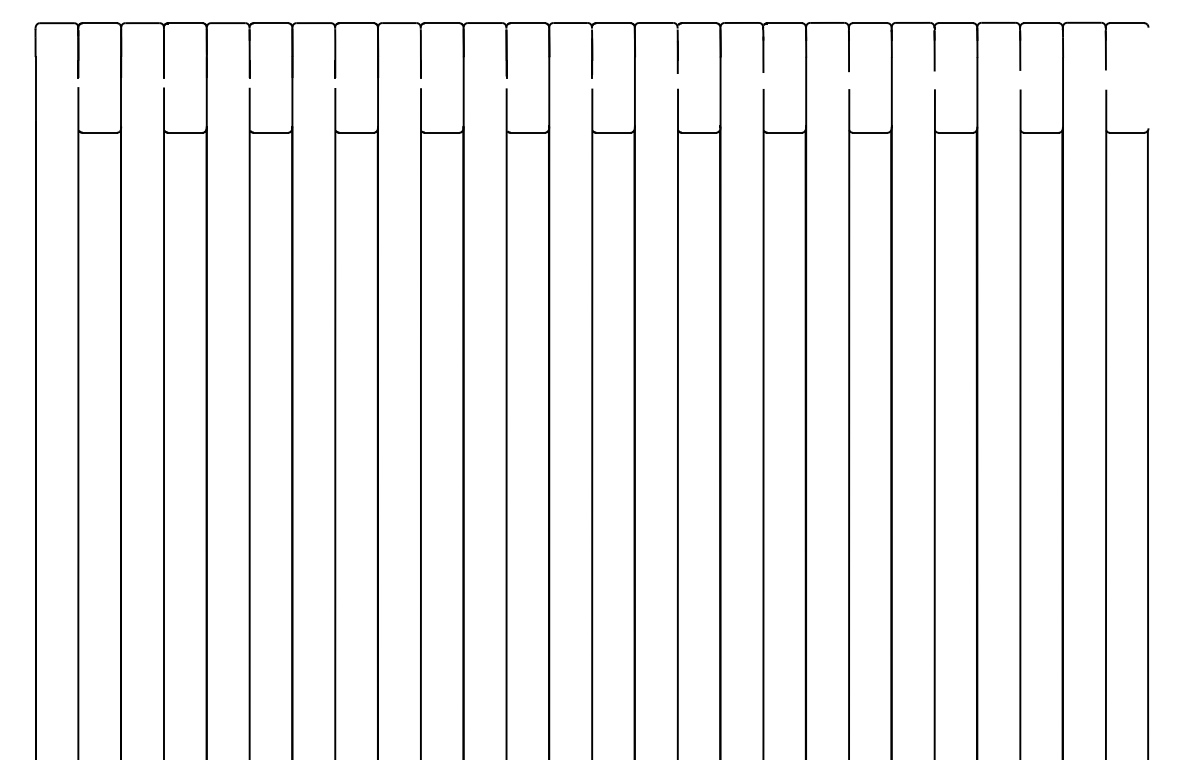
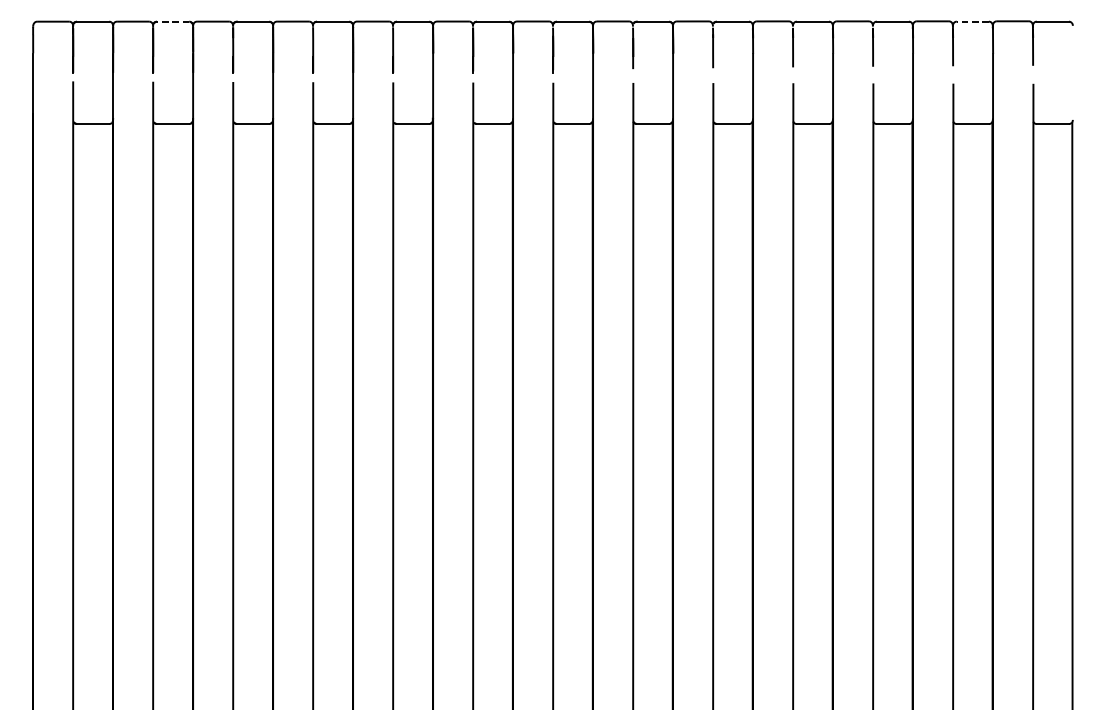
line: (184, 23) -> (172, 21), solid -> dashed
line: (1040, 23) -> (971, 21), solid -> dashed

